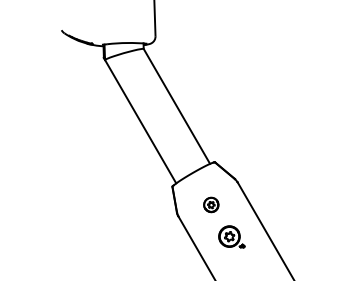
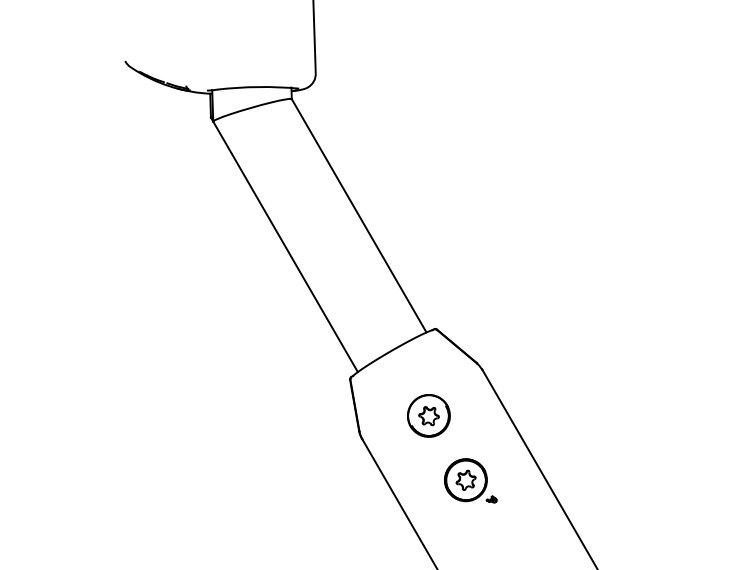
part: (211, 204) -> (429, 414), size x1.43

